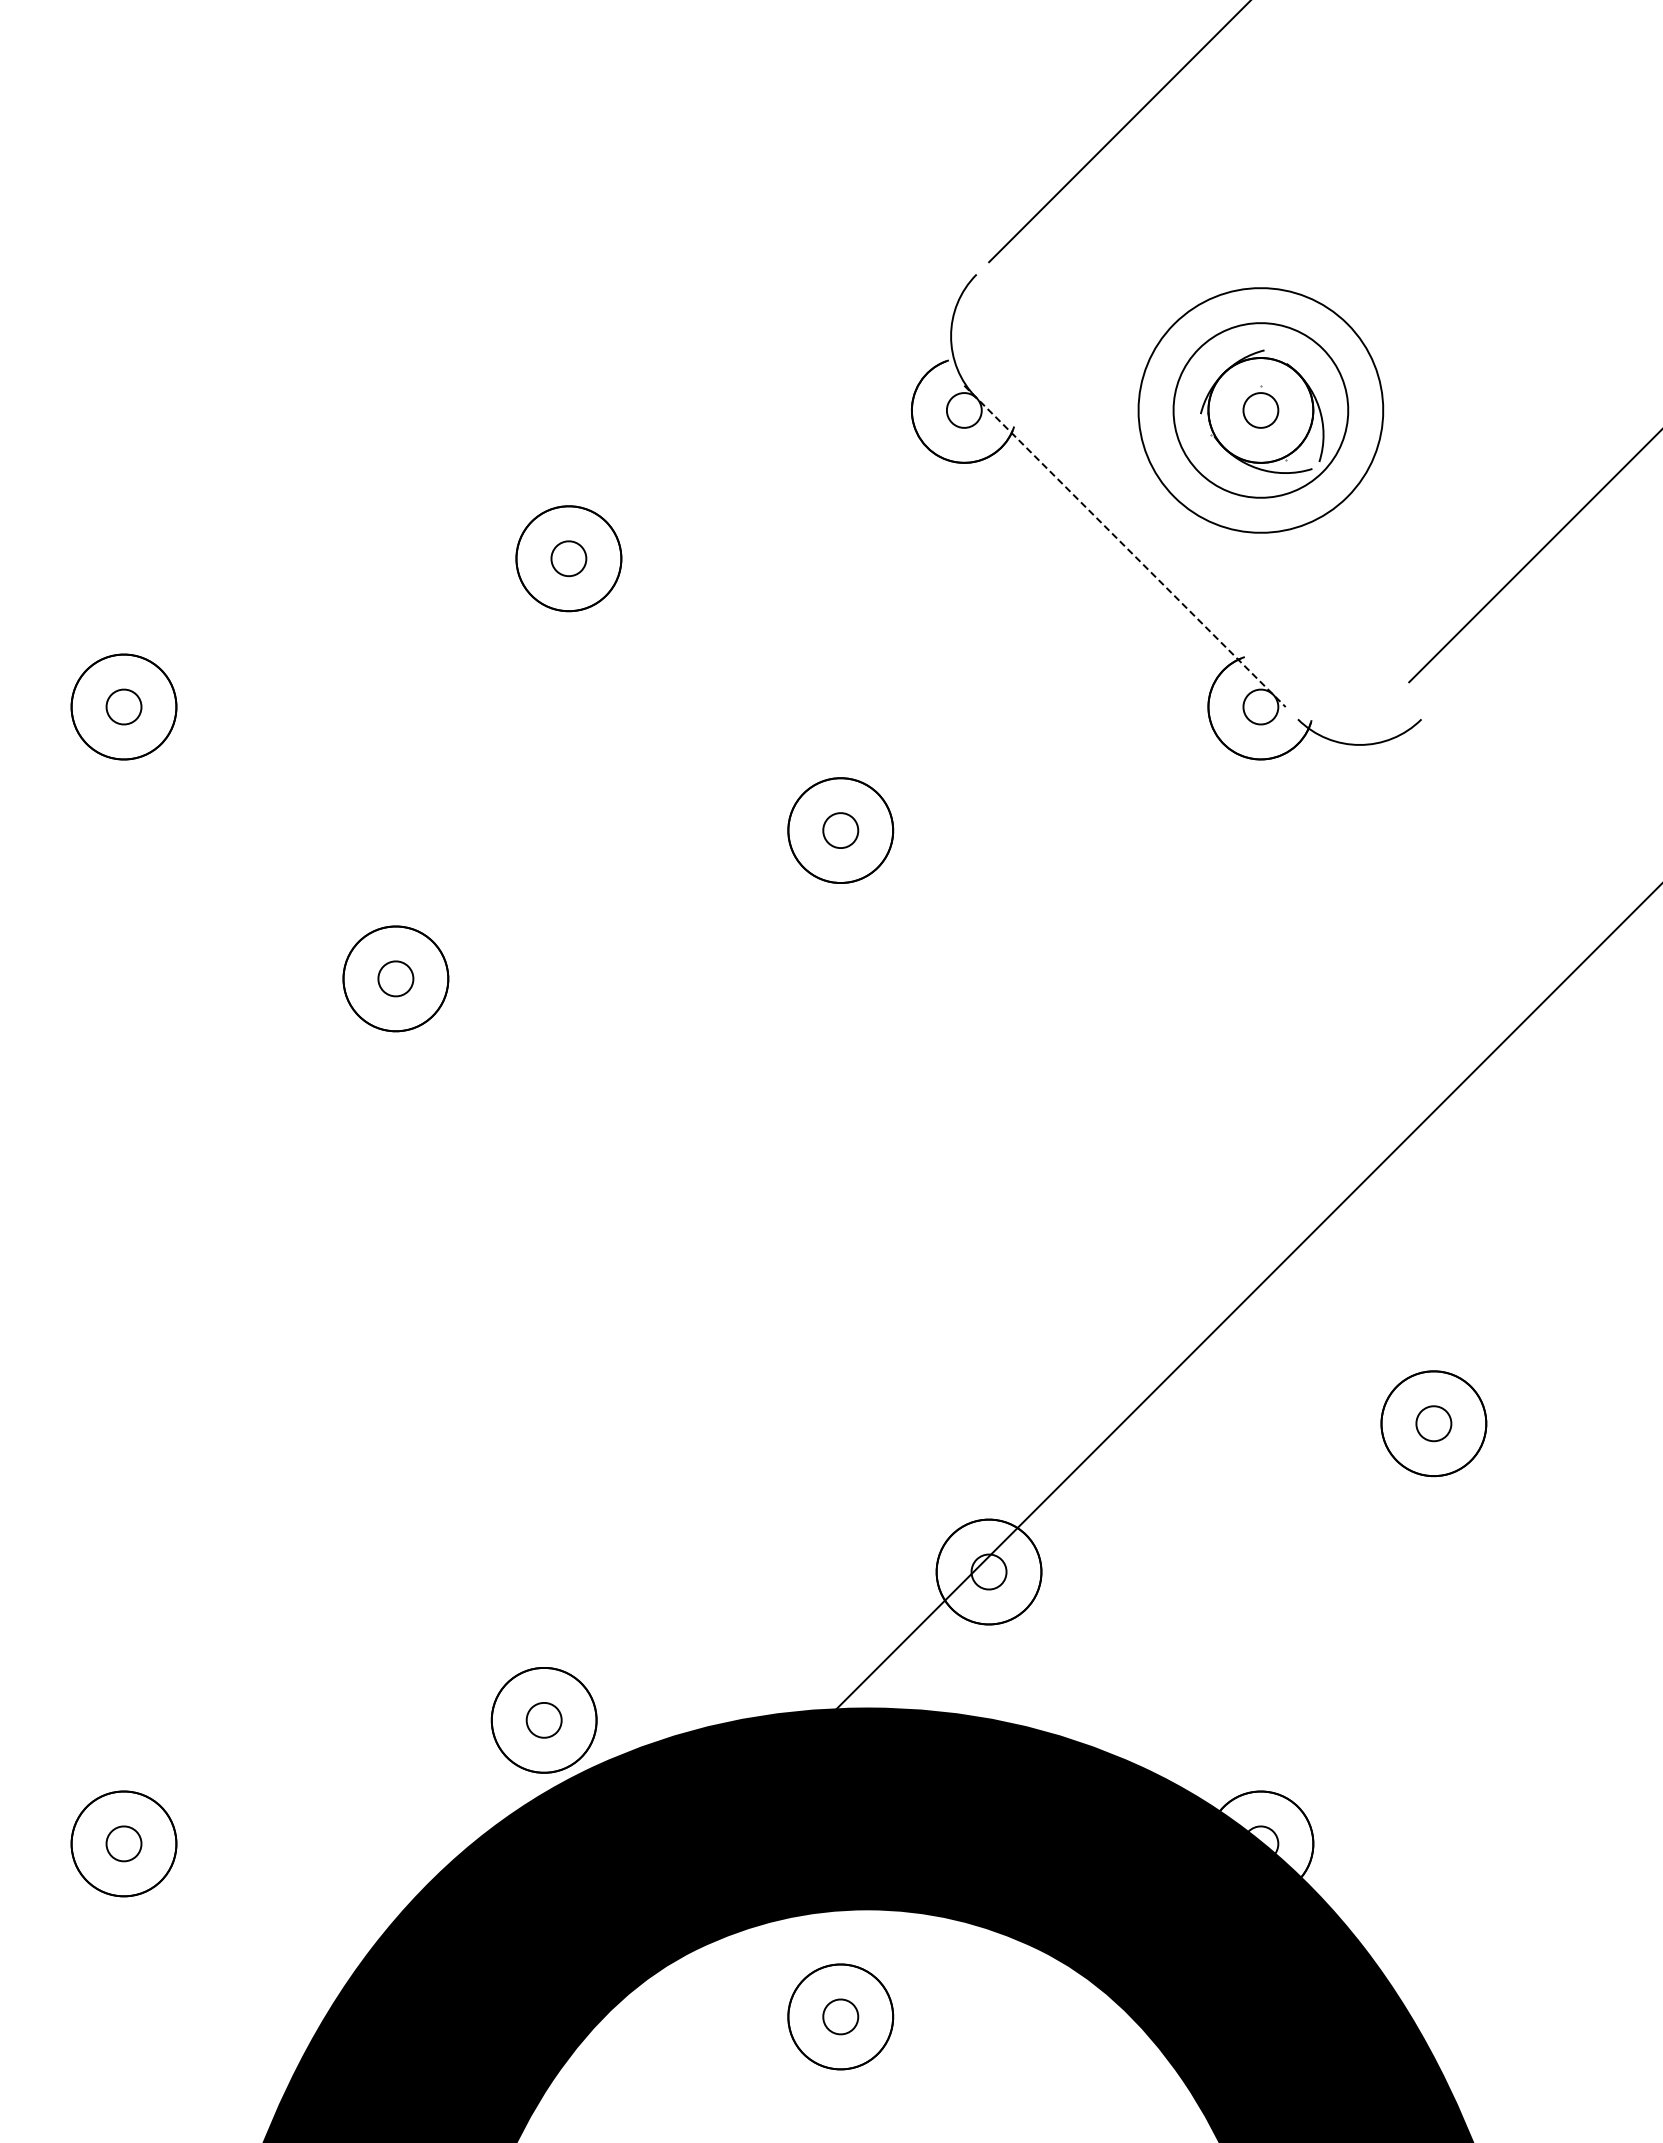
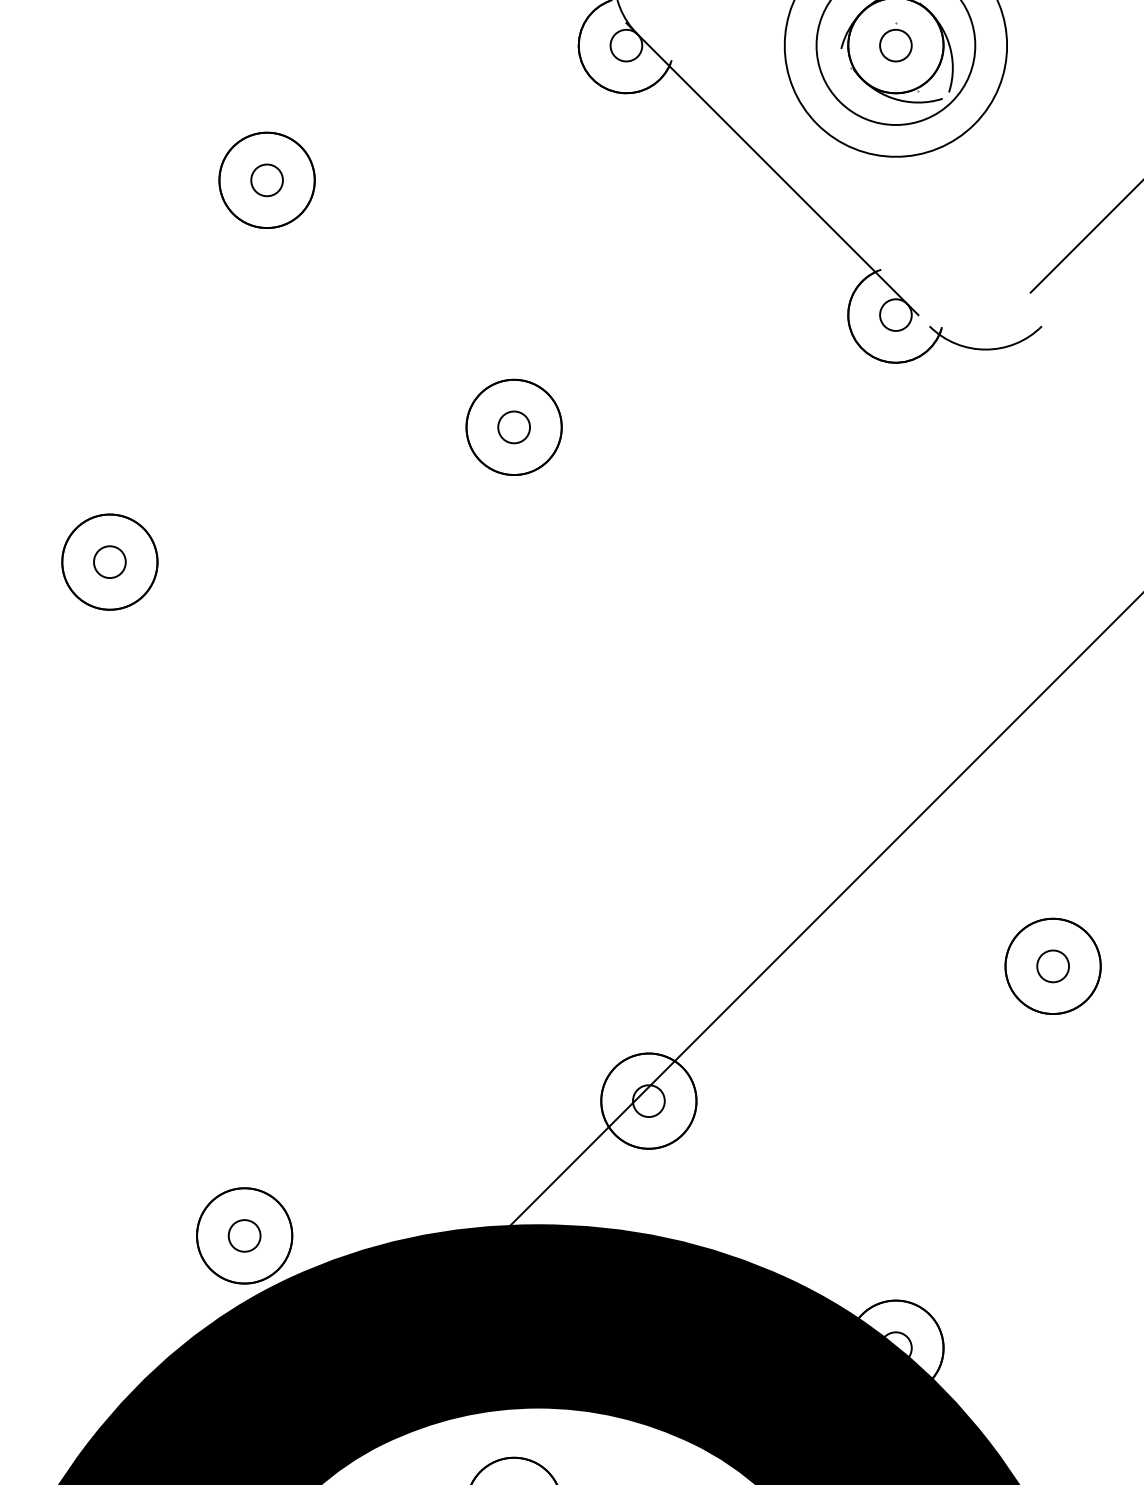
line: (1125, 546) -> (772, 169), dashed -> solid

